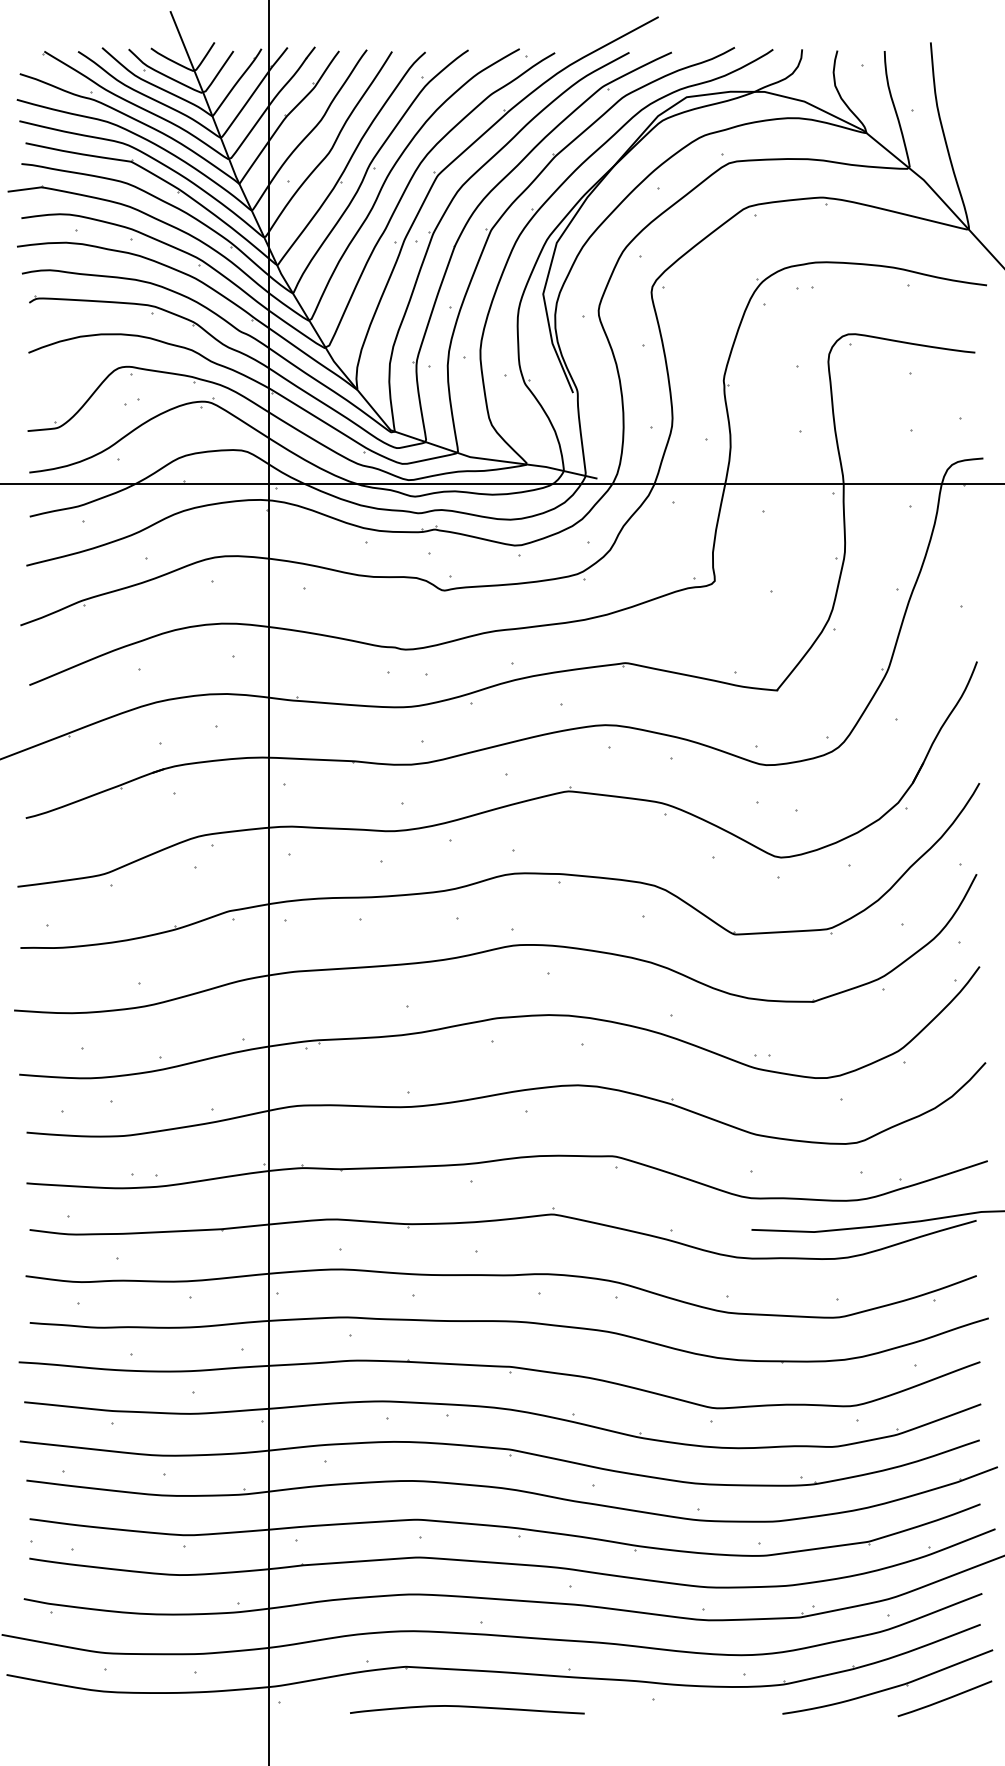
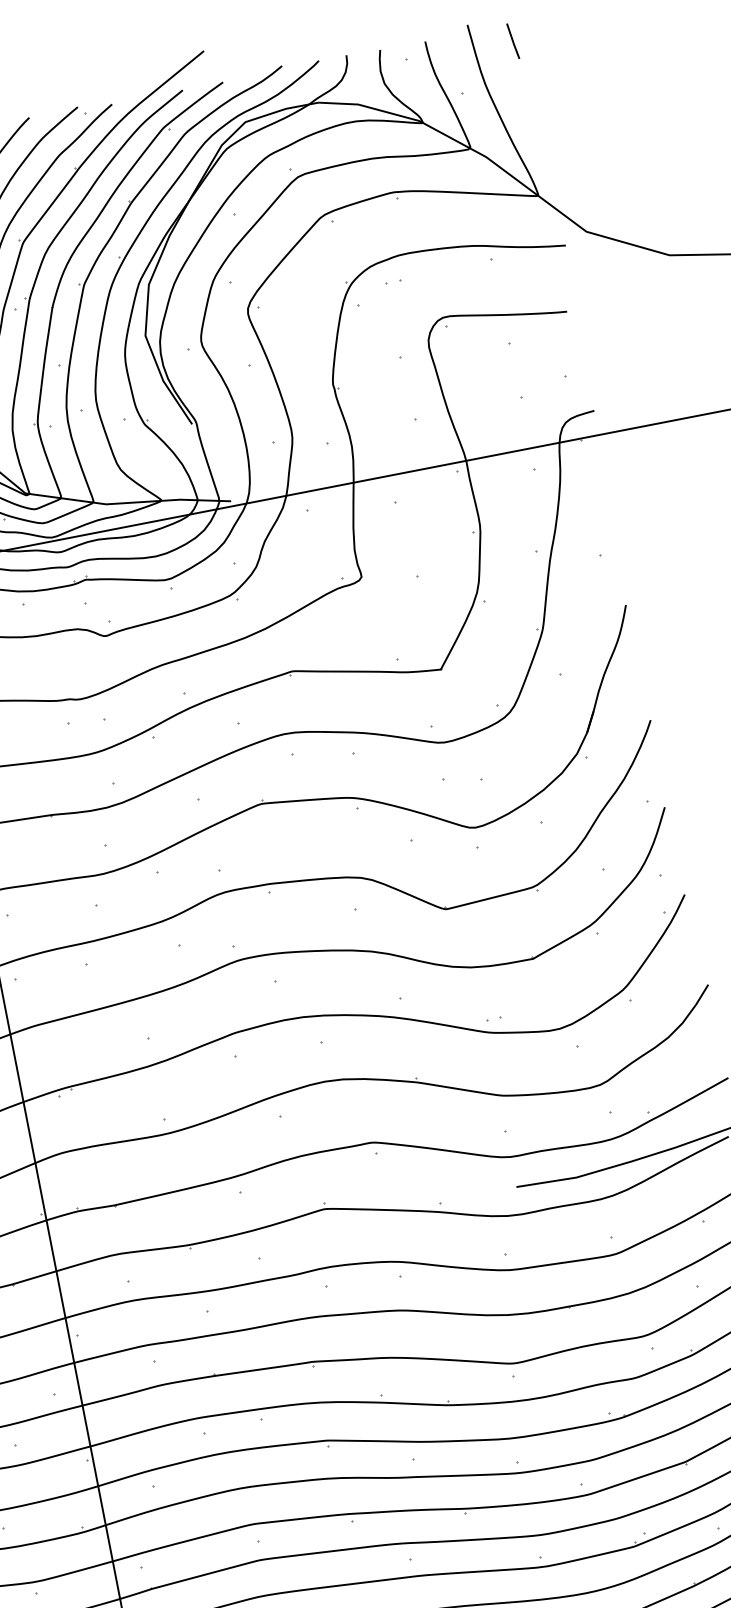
line: (973, 67) -> (512, 40), added

